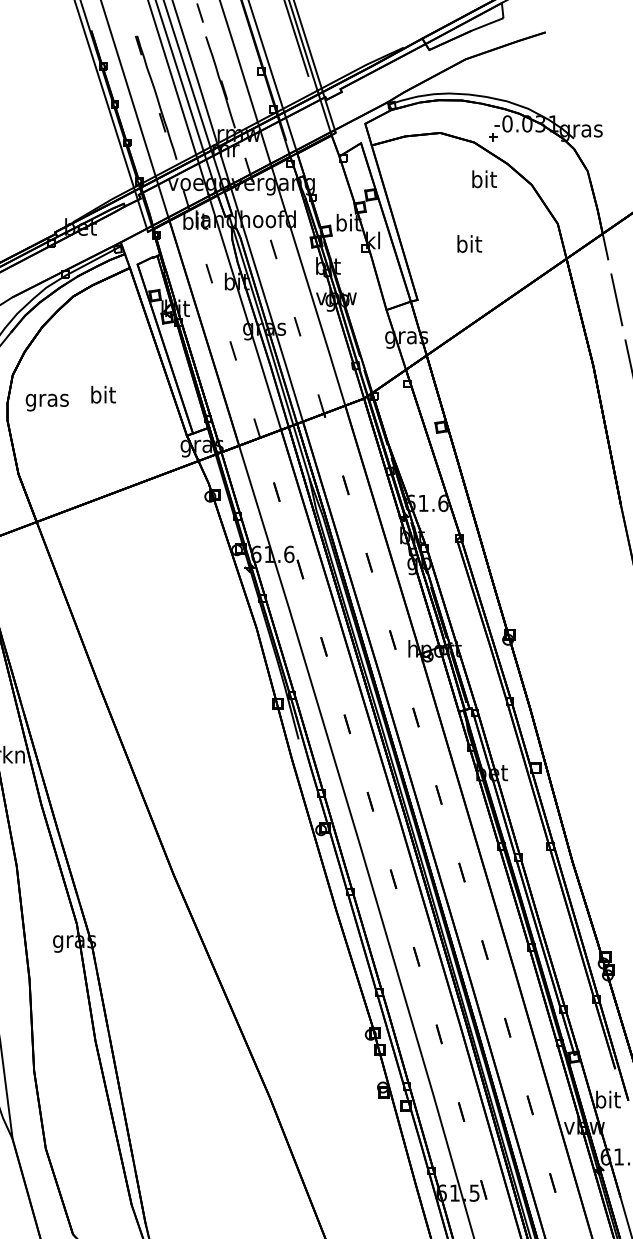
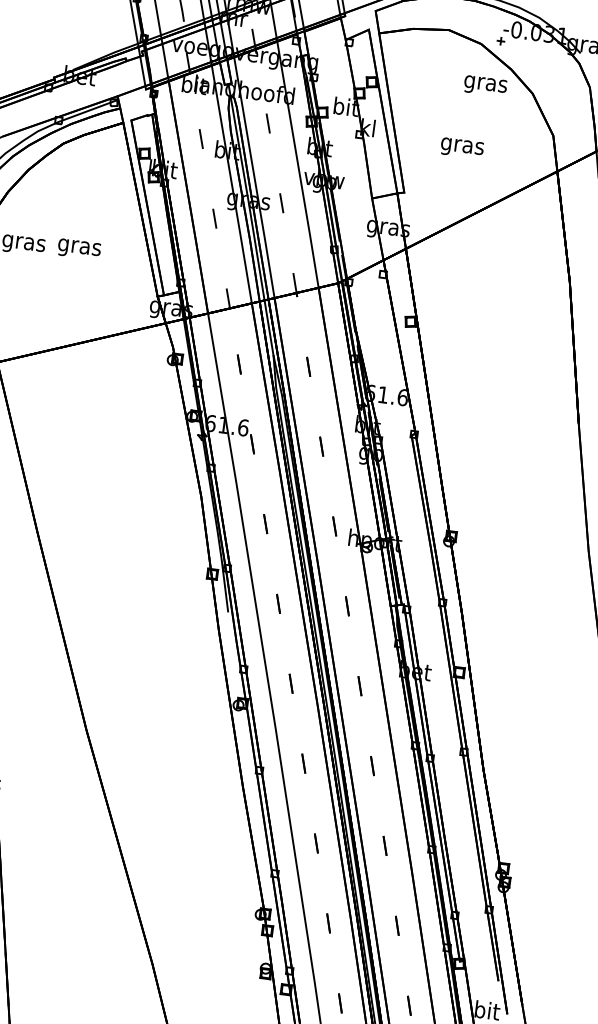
text: (483, 181) -> (485, 83), bit -> gras
text: (468, 246) -> (461, 146), bit -> gras
text: (102, 396) -> (79, 246), bit -> gras

